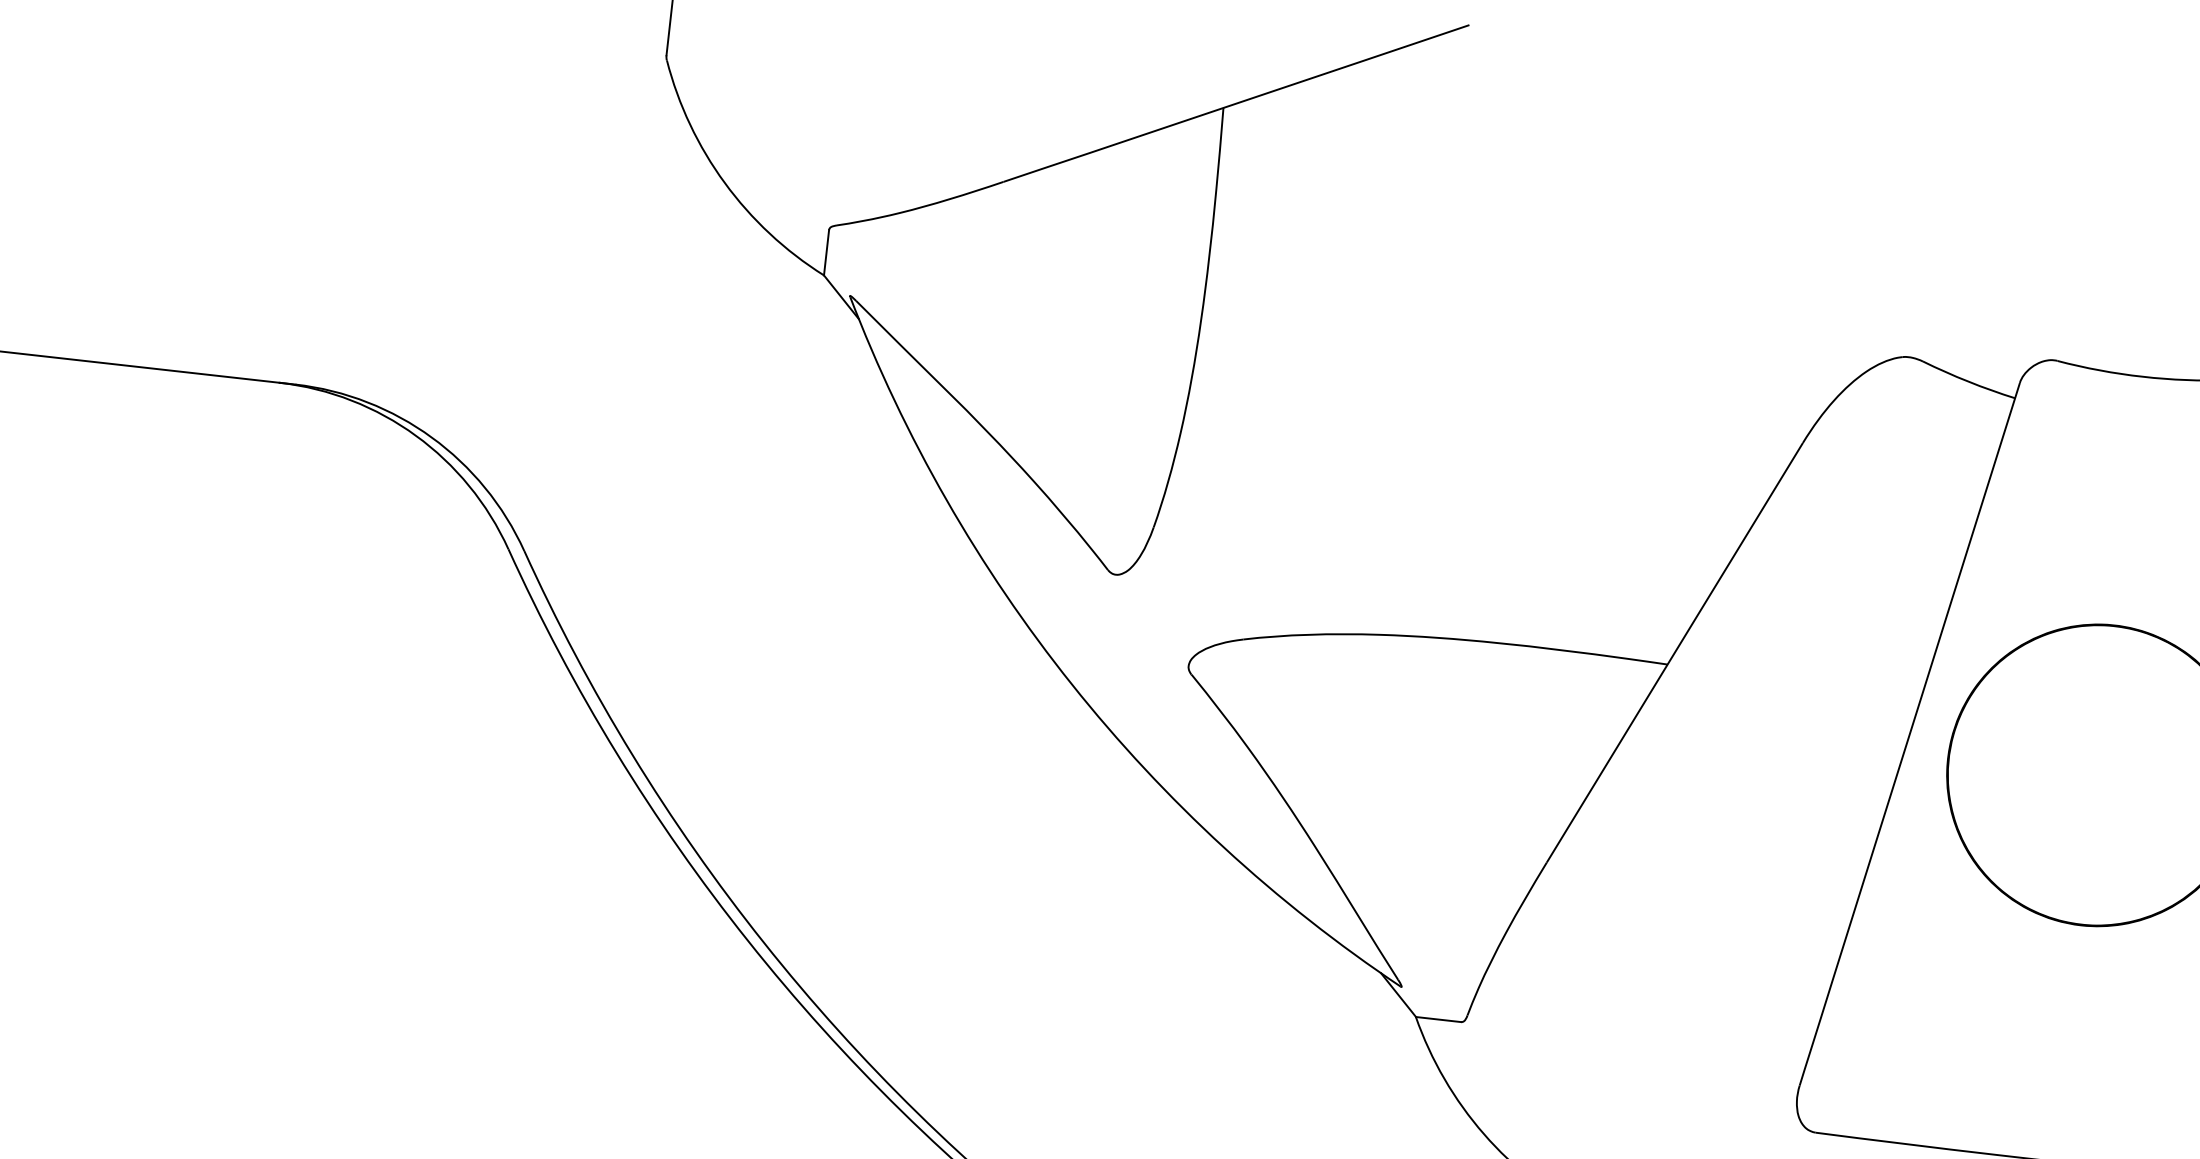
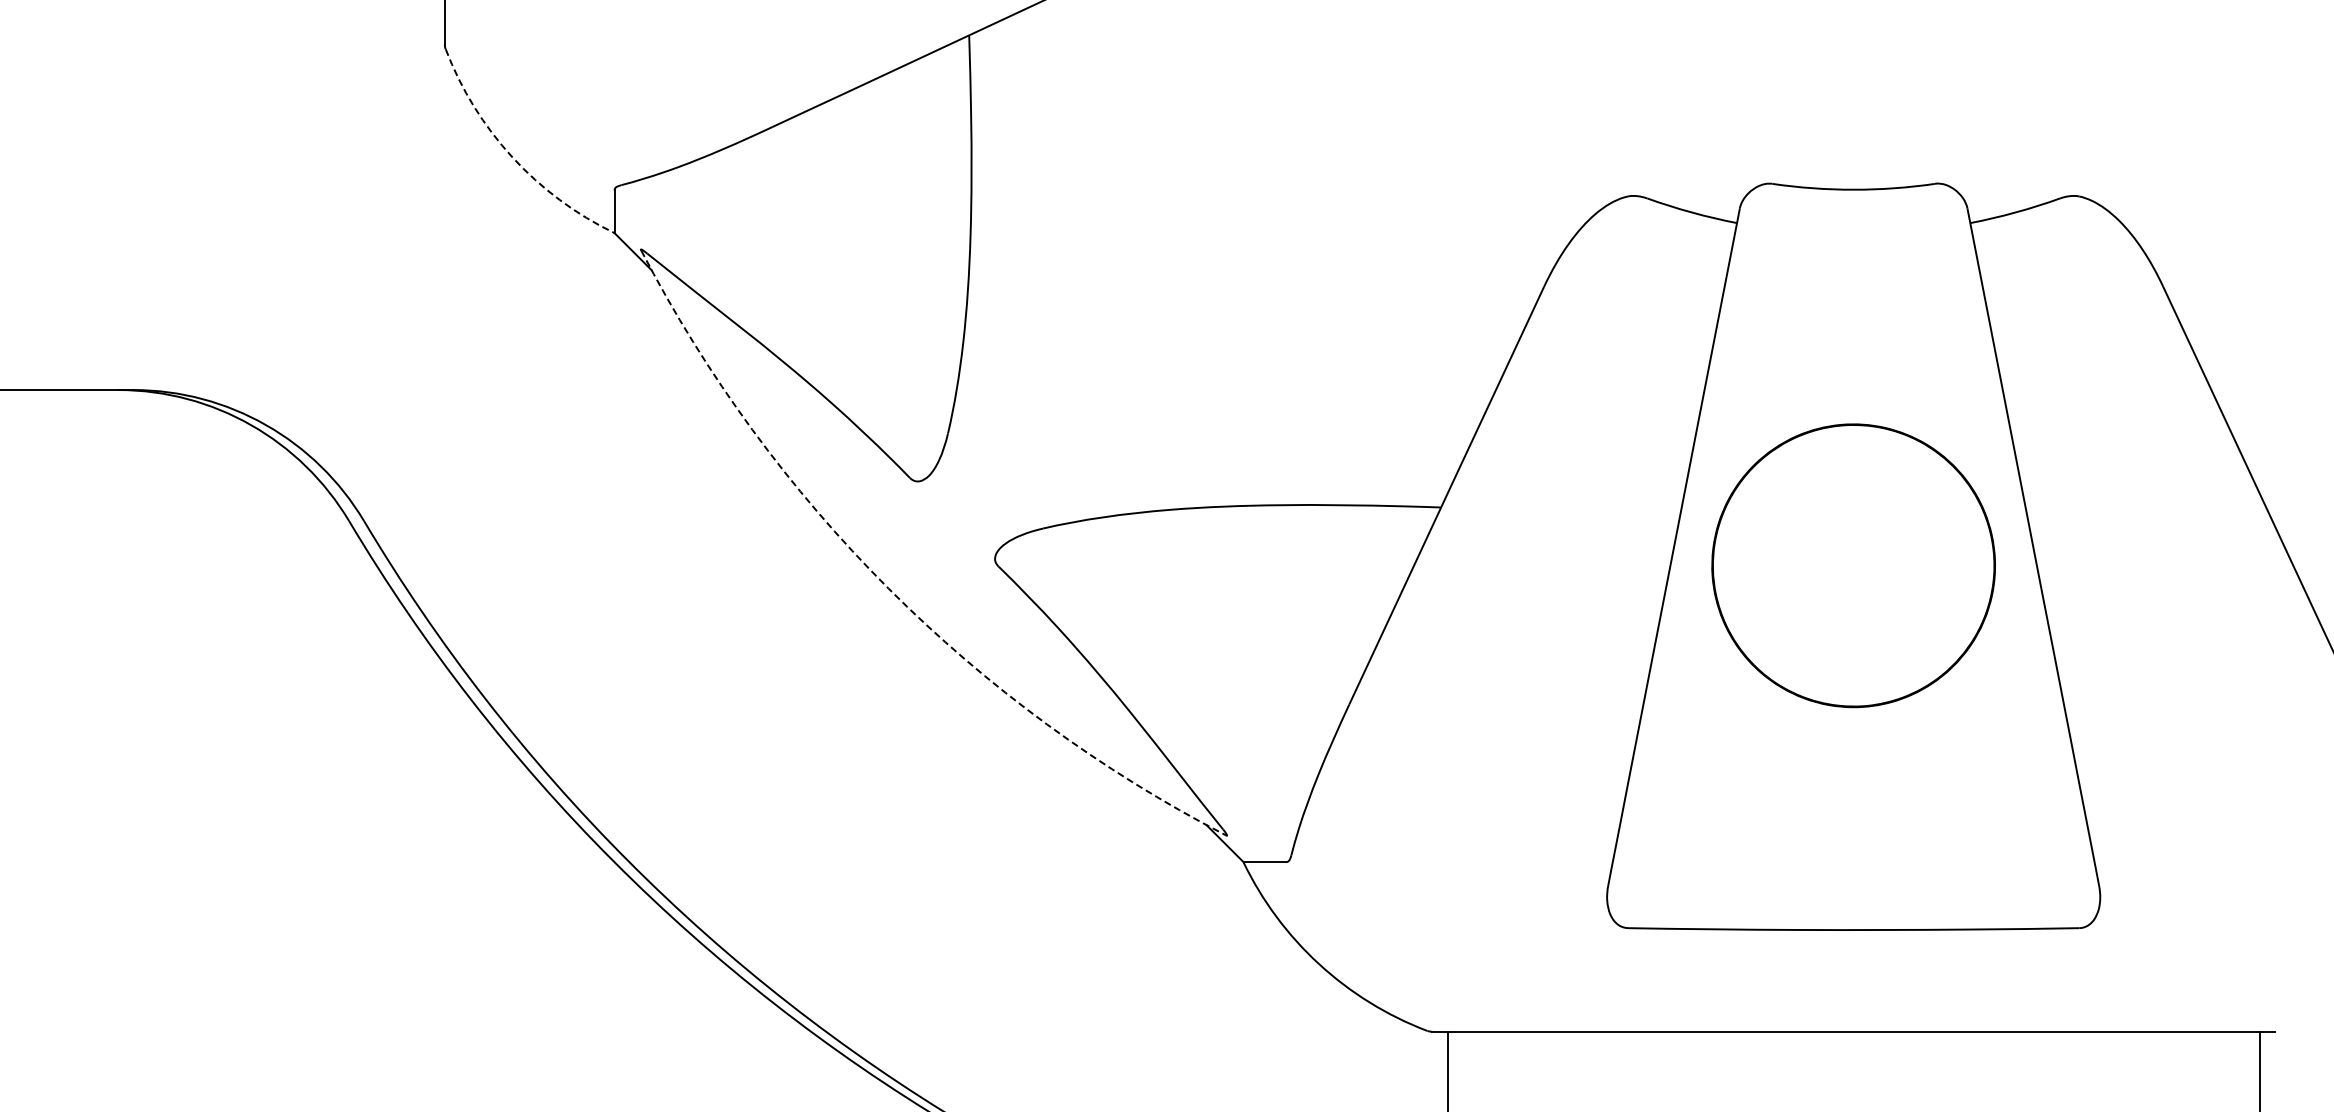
arc: (724, 183) -> (512, 157), solid -> dashed
arc: (1072, 684) -> (888, 588), solid -> dashed

